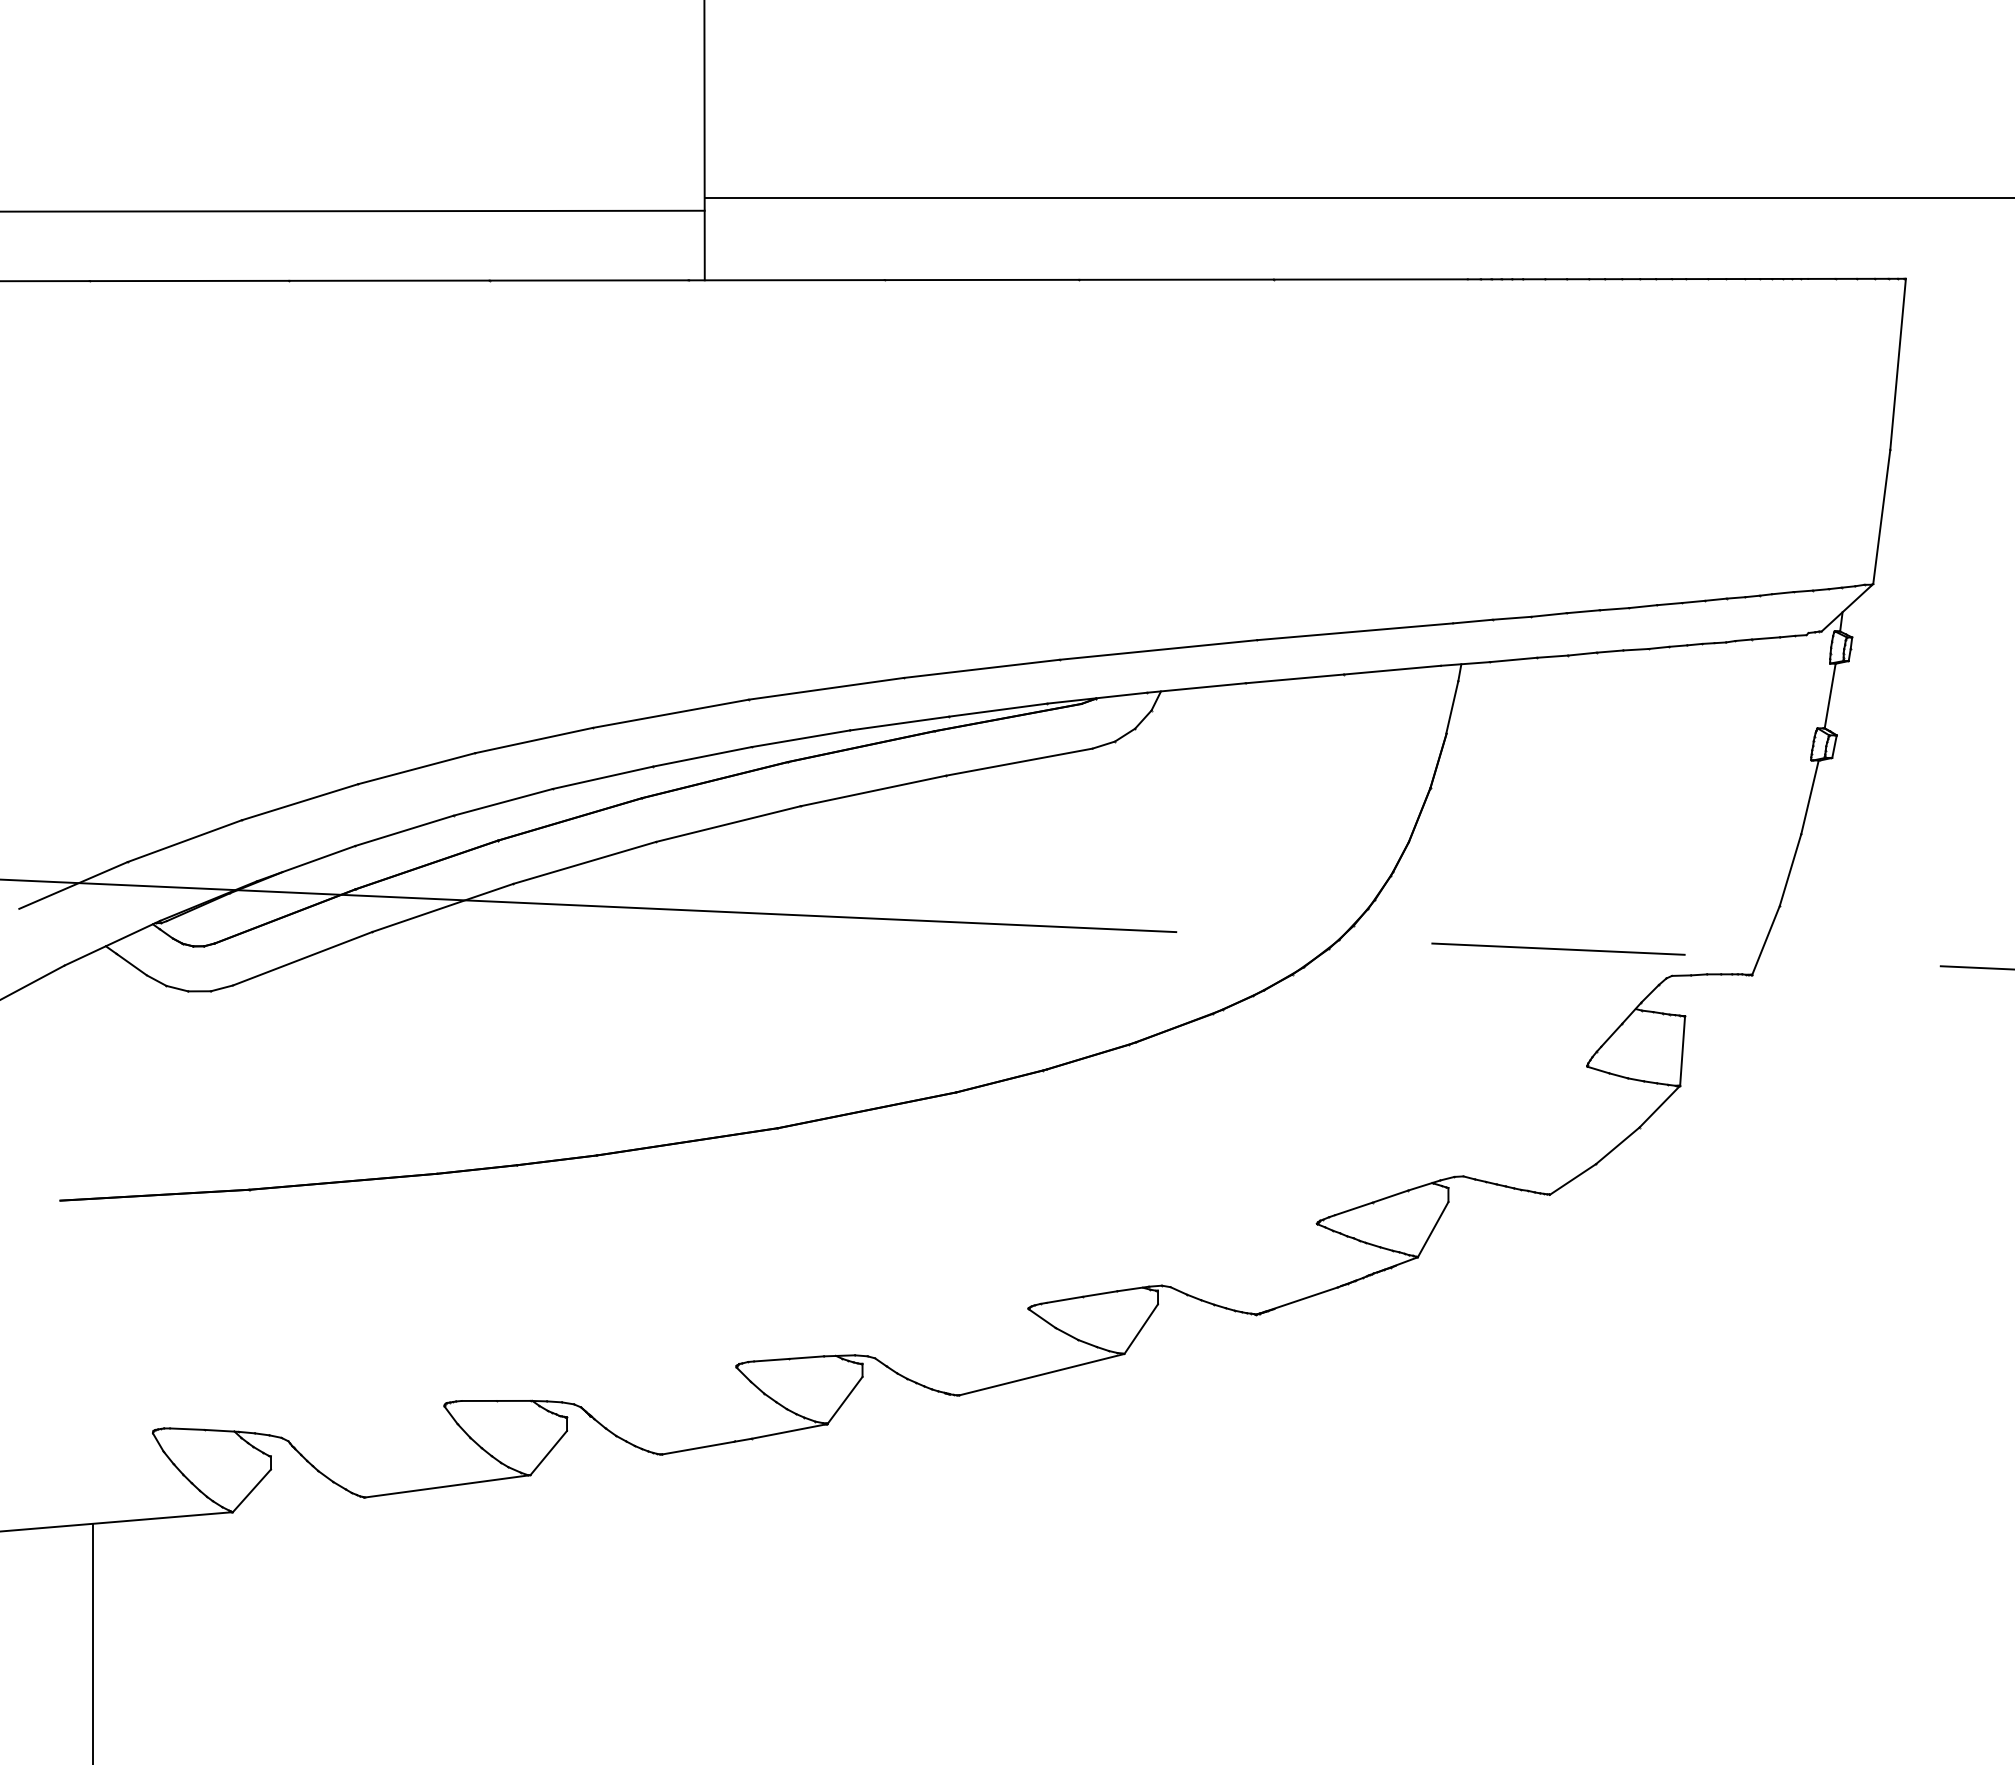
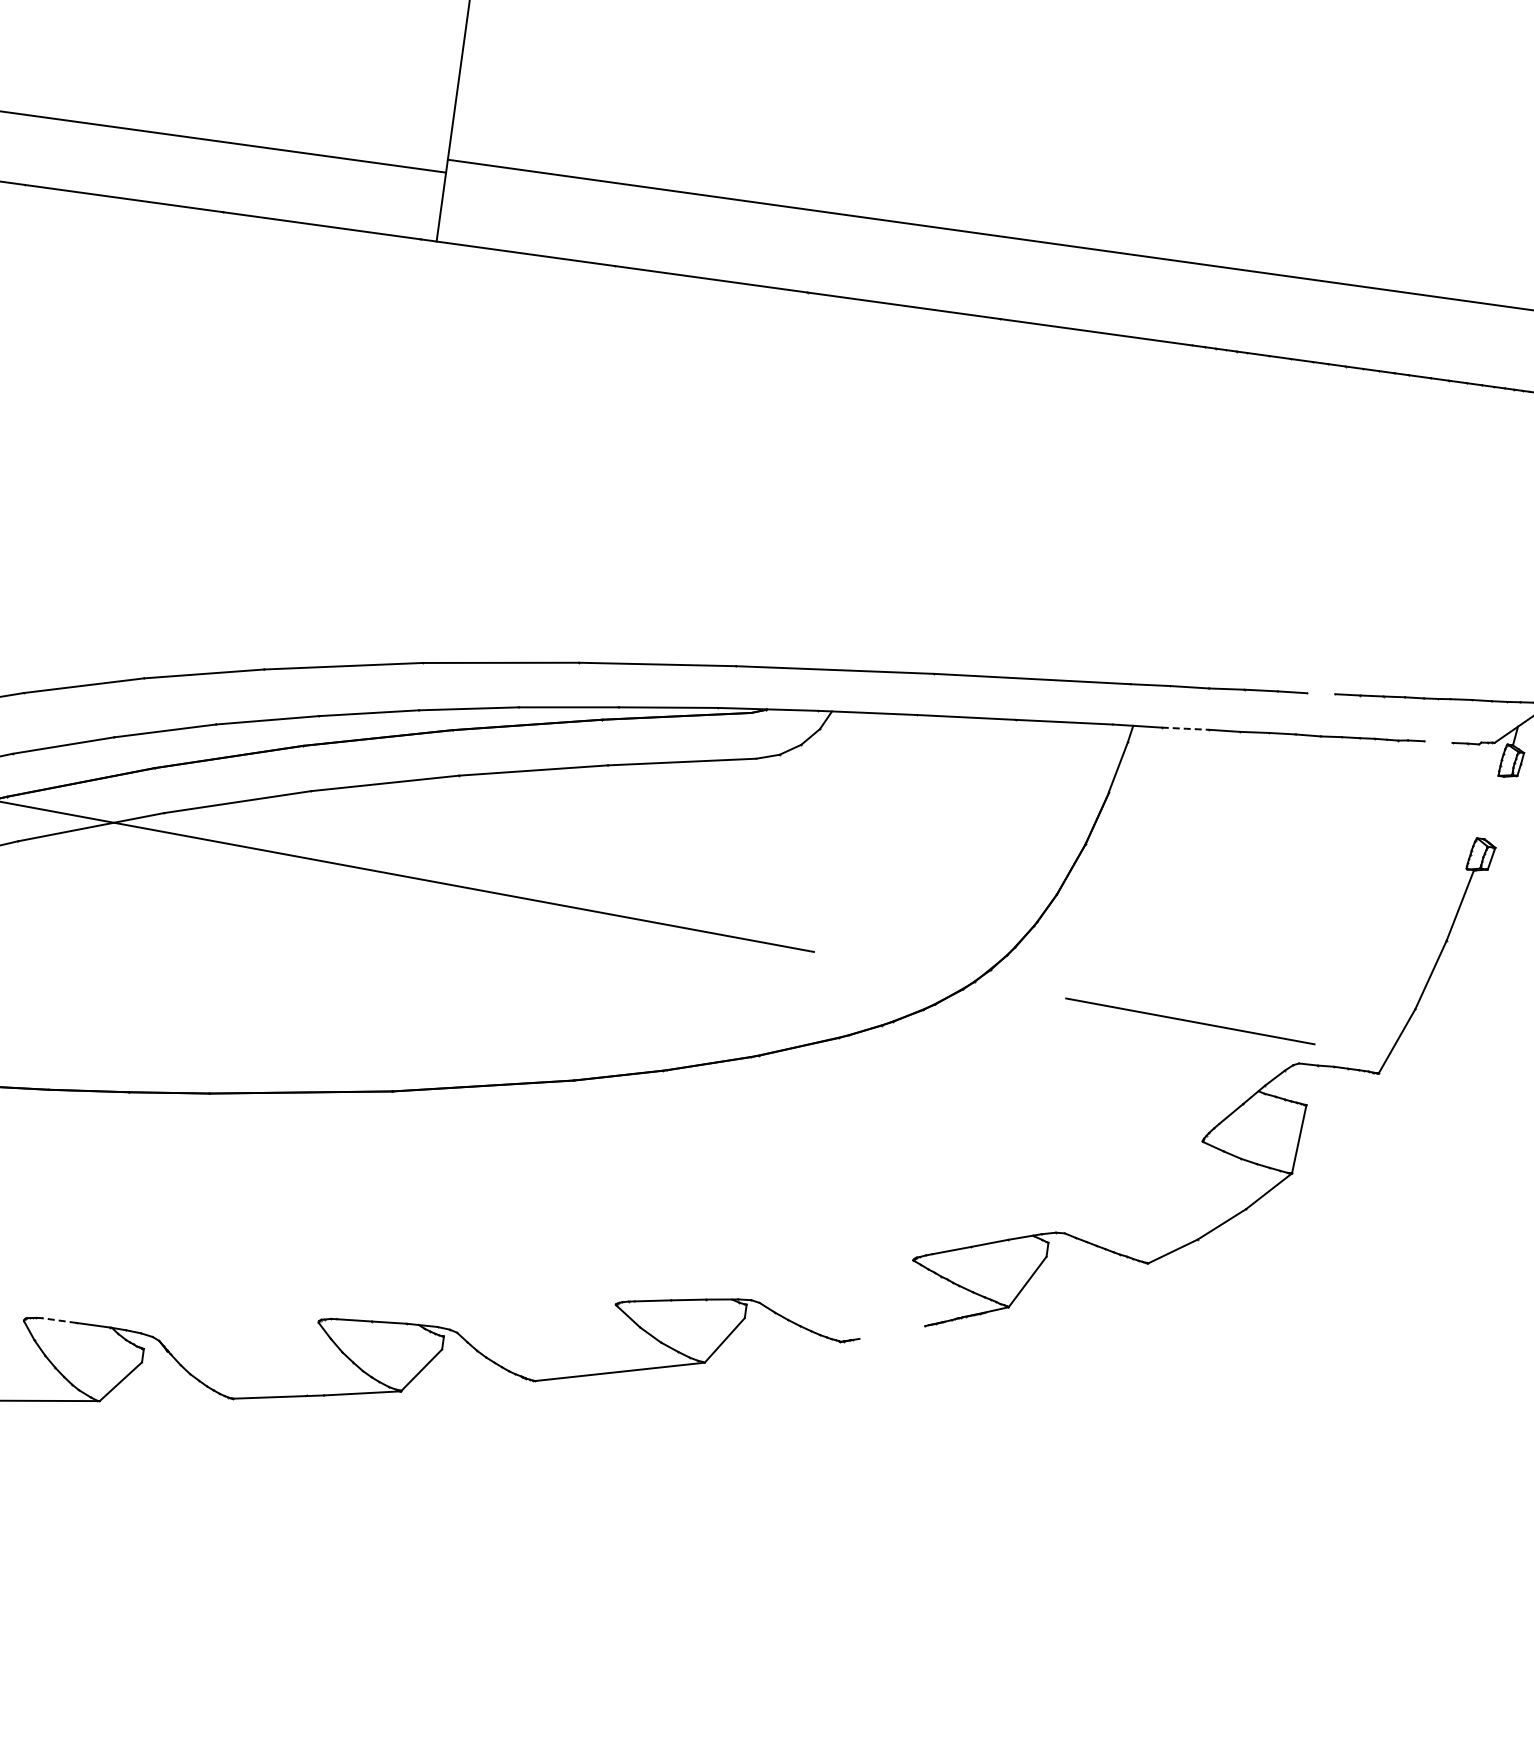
line: (1643, 606) -> (1321, 693), removed
line: (1765, 638) -> (1438, 742), removed
line: (1513, 659) -> (1185, 728), solid -> dashed
line: (1829, 695) -> (1493, 807), removed
line: (1296, 1300) -> (882, 1333), removed
line: (479, 1400) -> (59, 1320), solid -> dashed

